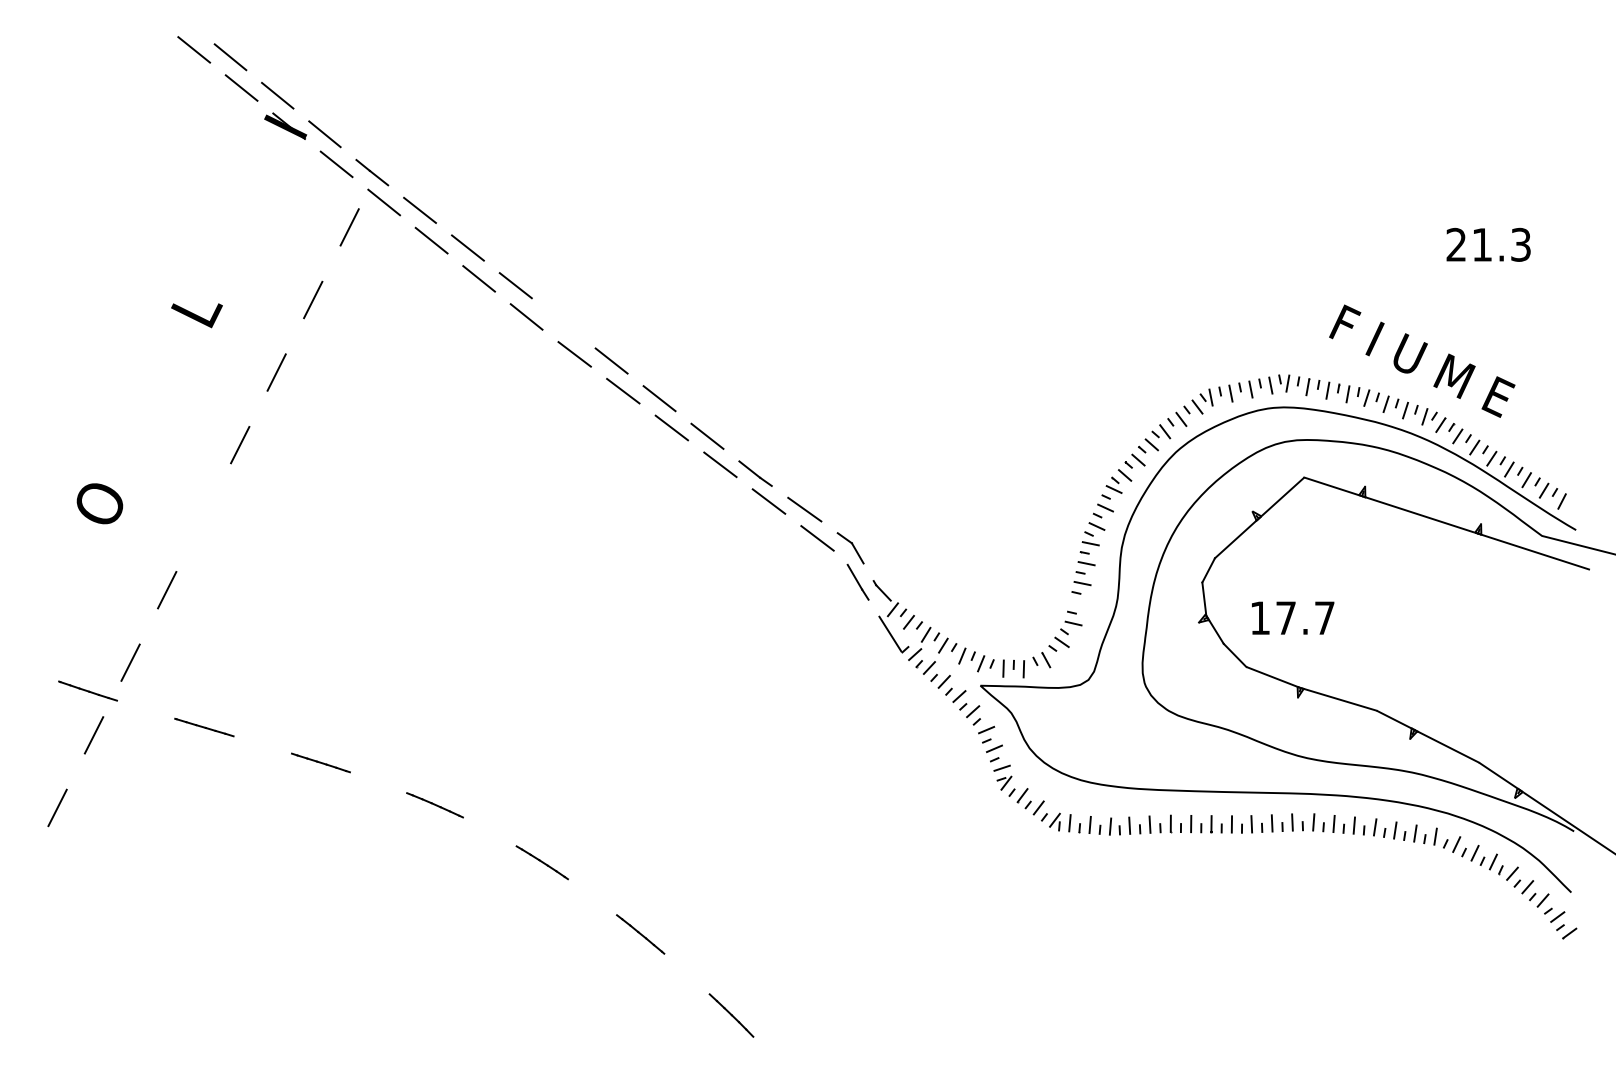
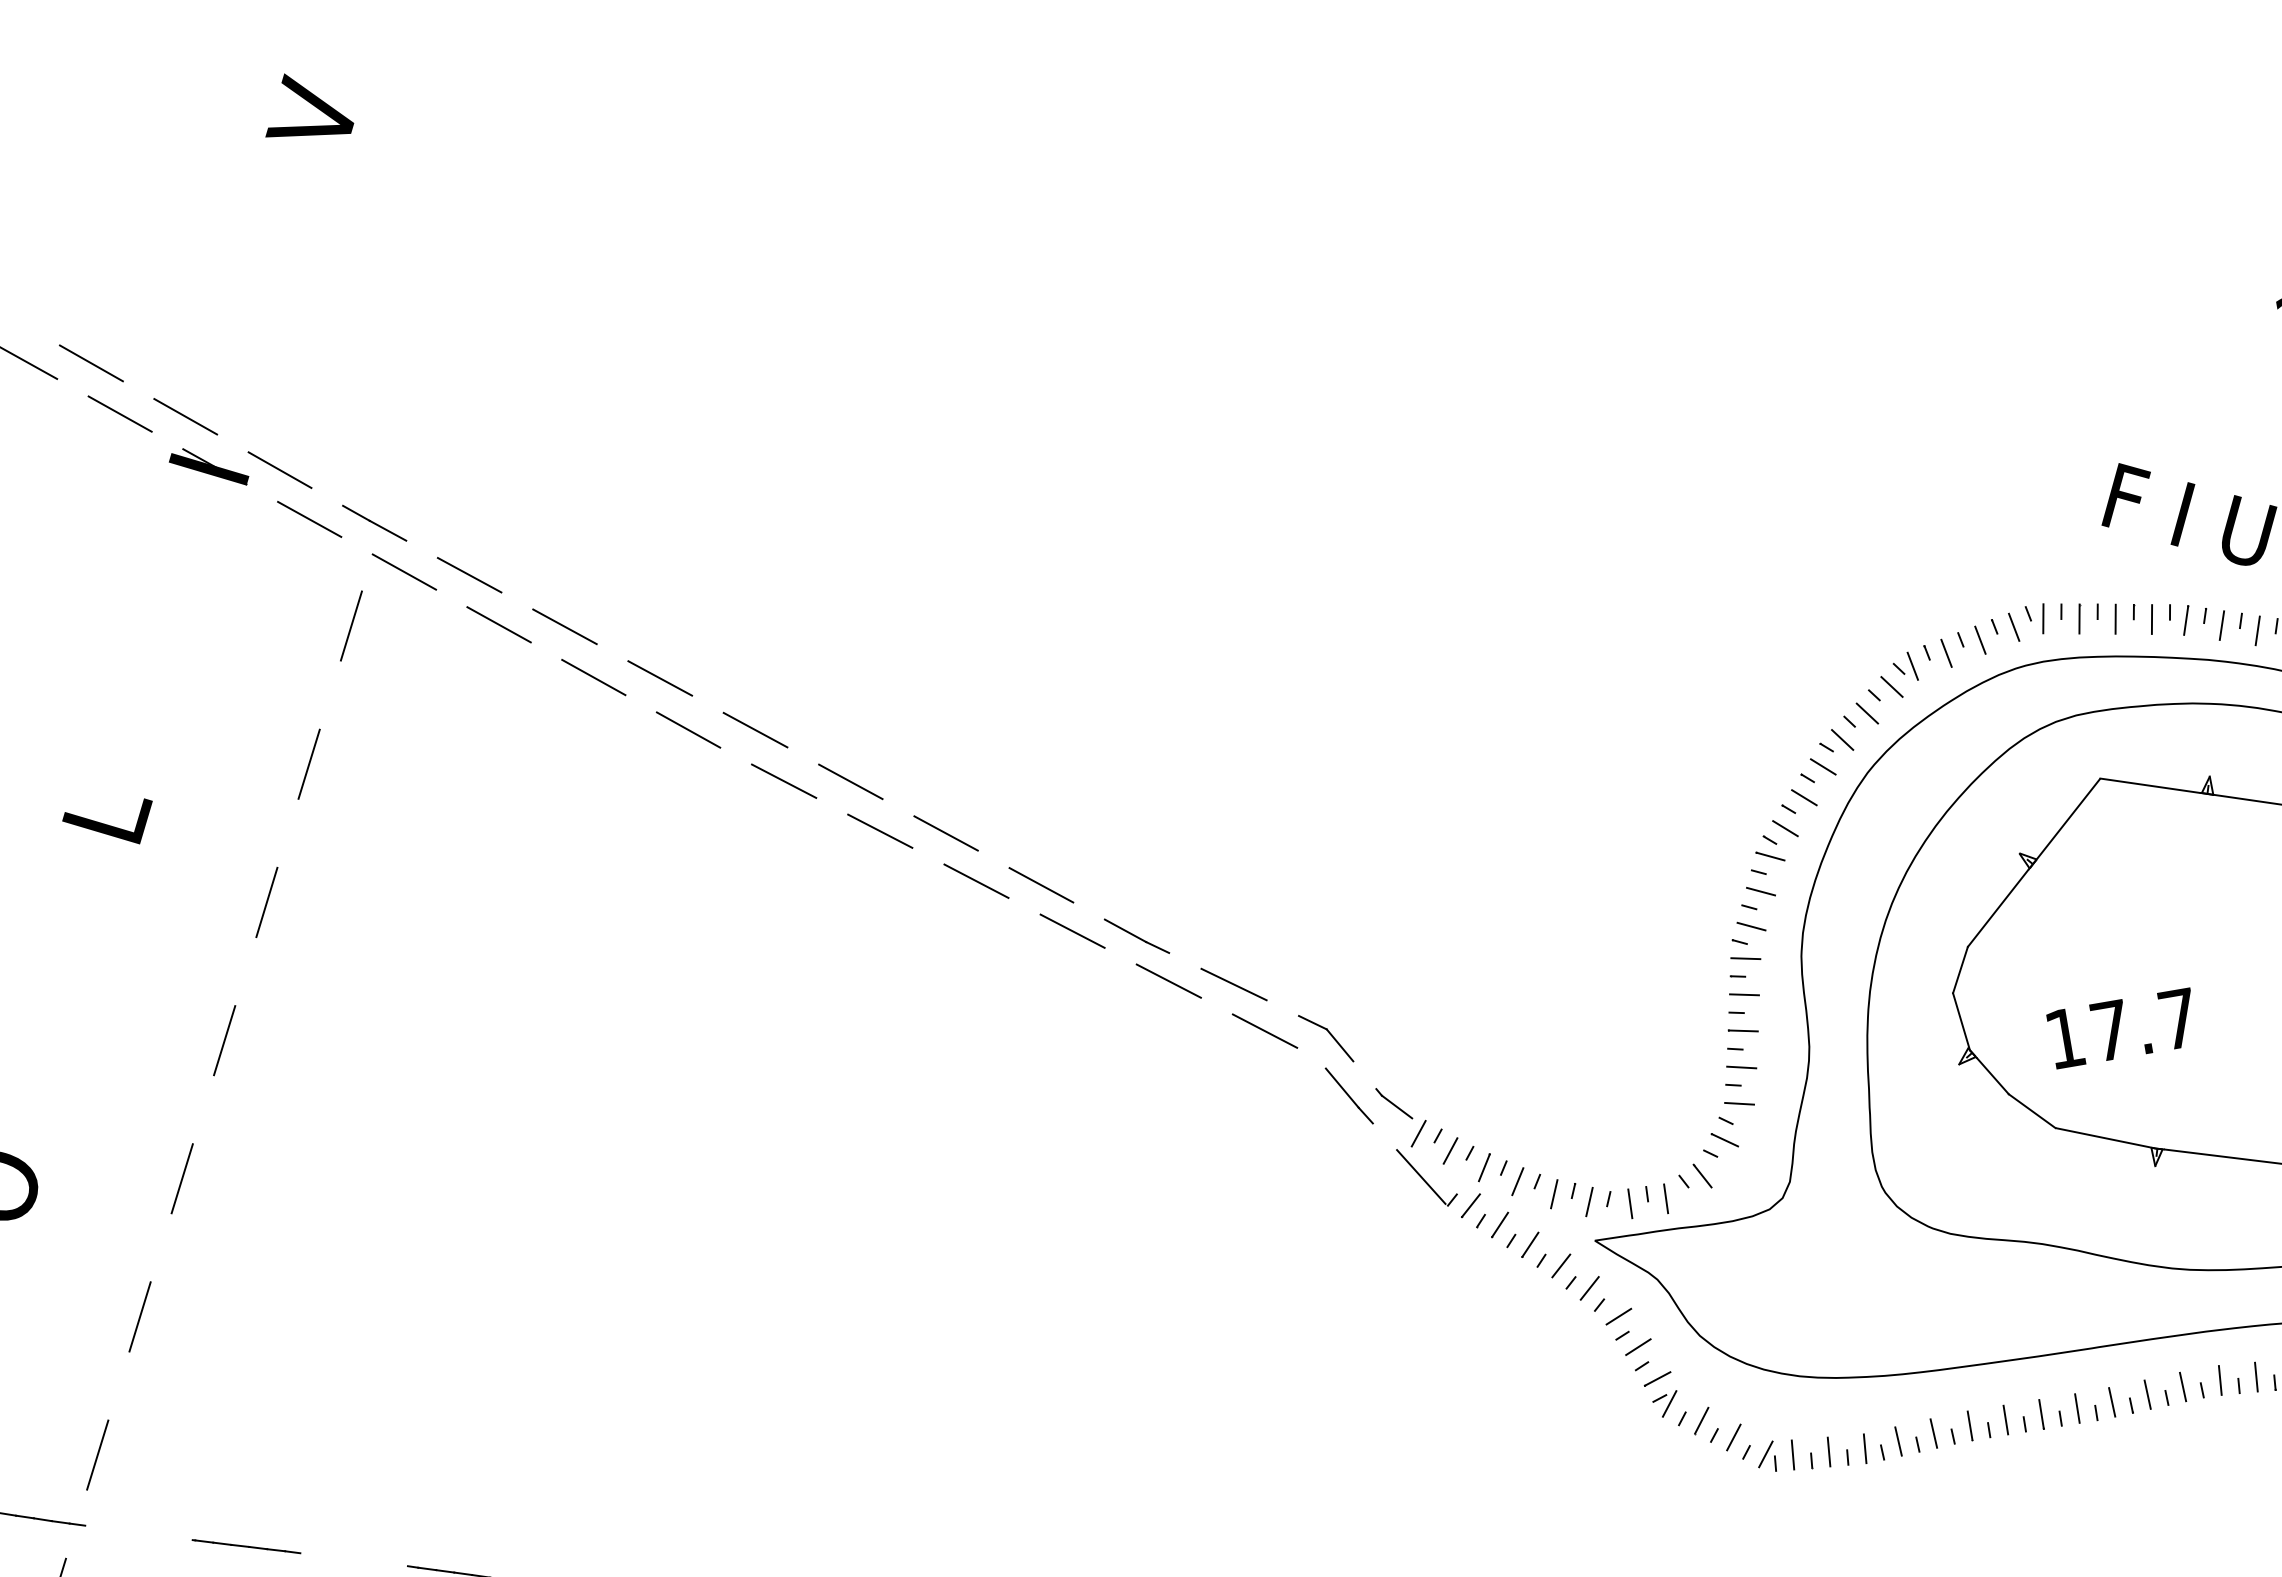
line: (563, 322) -> (754, 728), added
line: (203, 517) -> (181, 1178), added
line: (1078, 603) -> (1742, 1067), added

